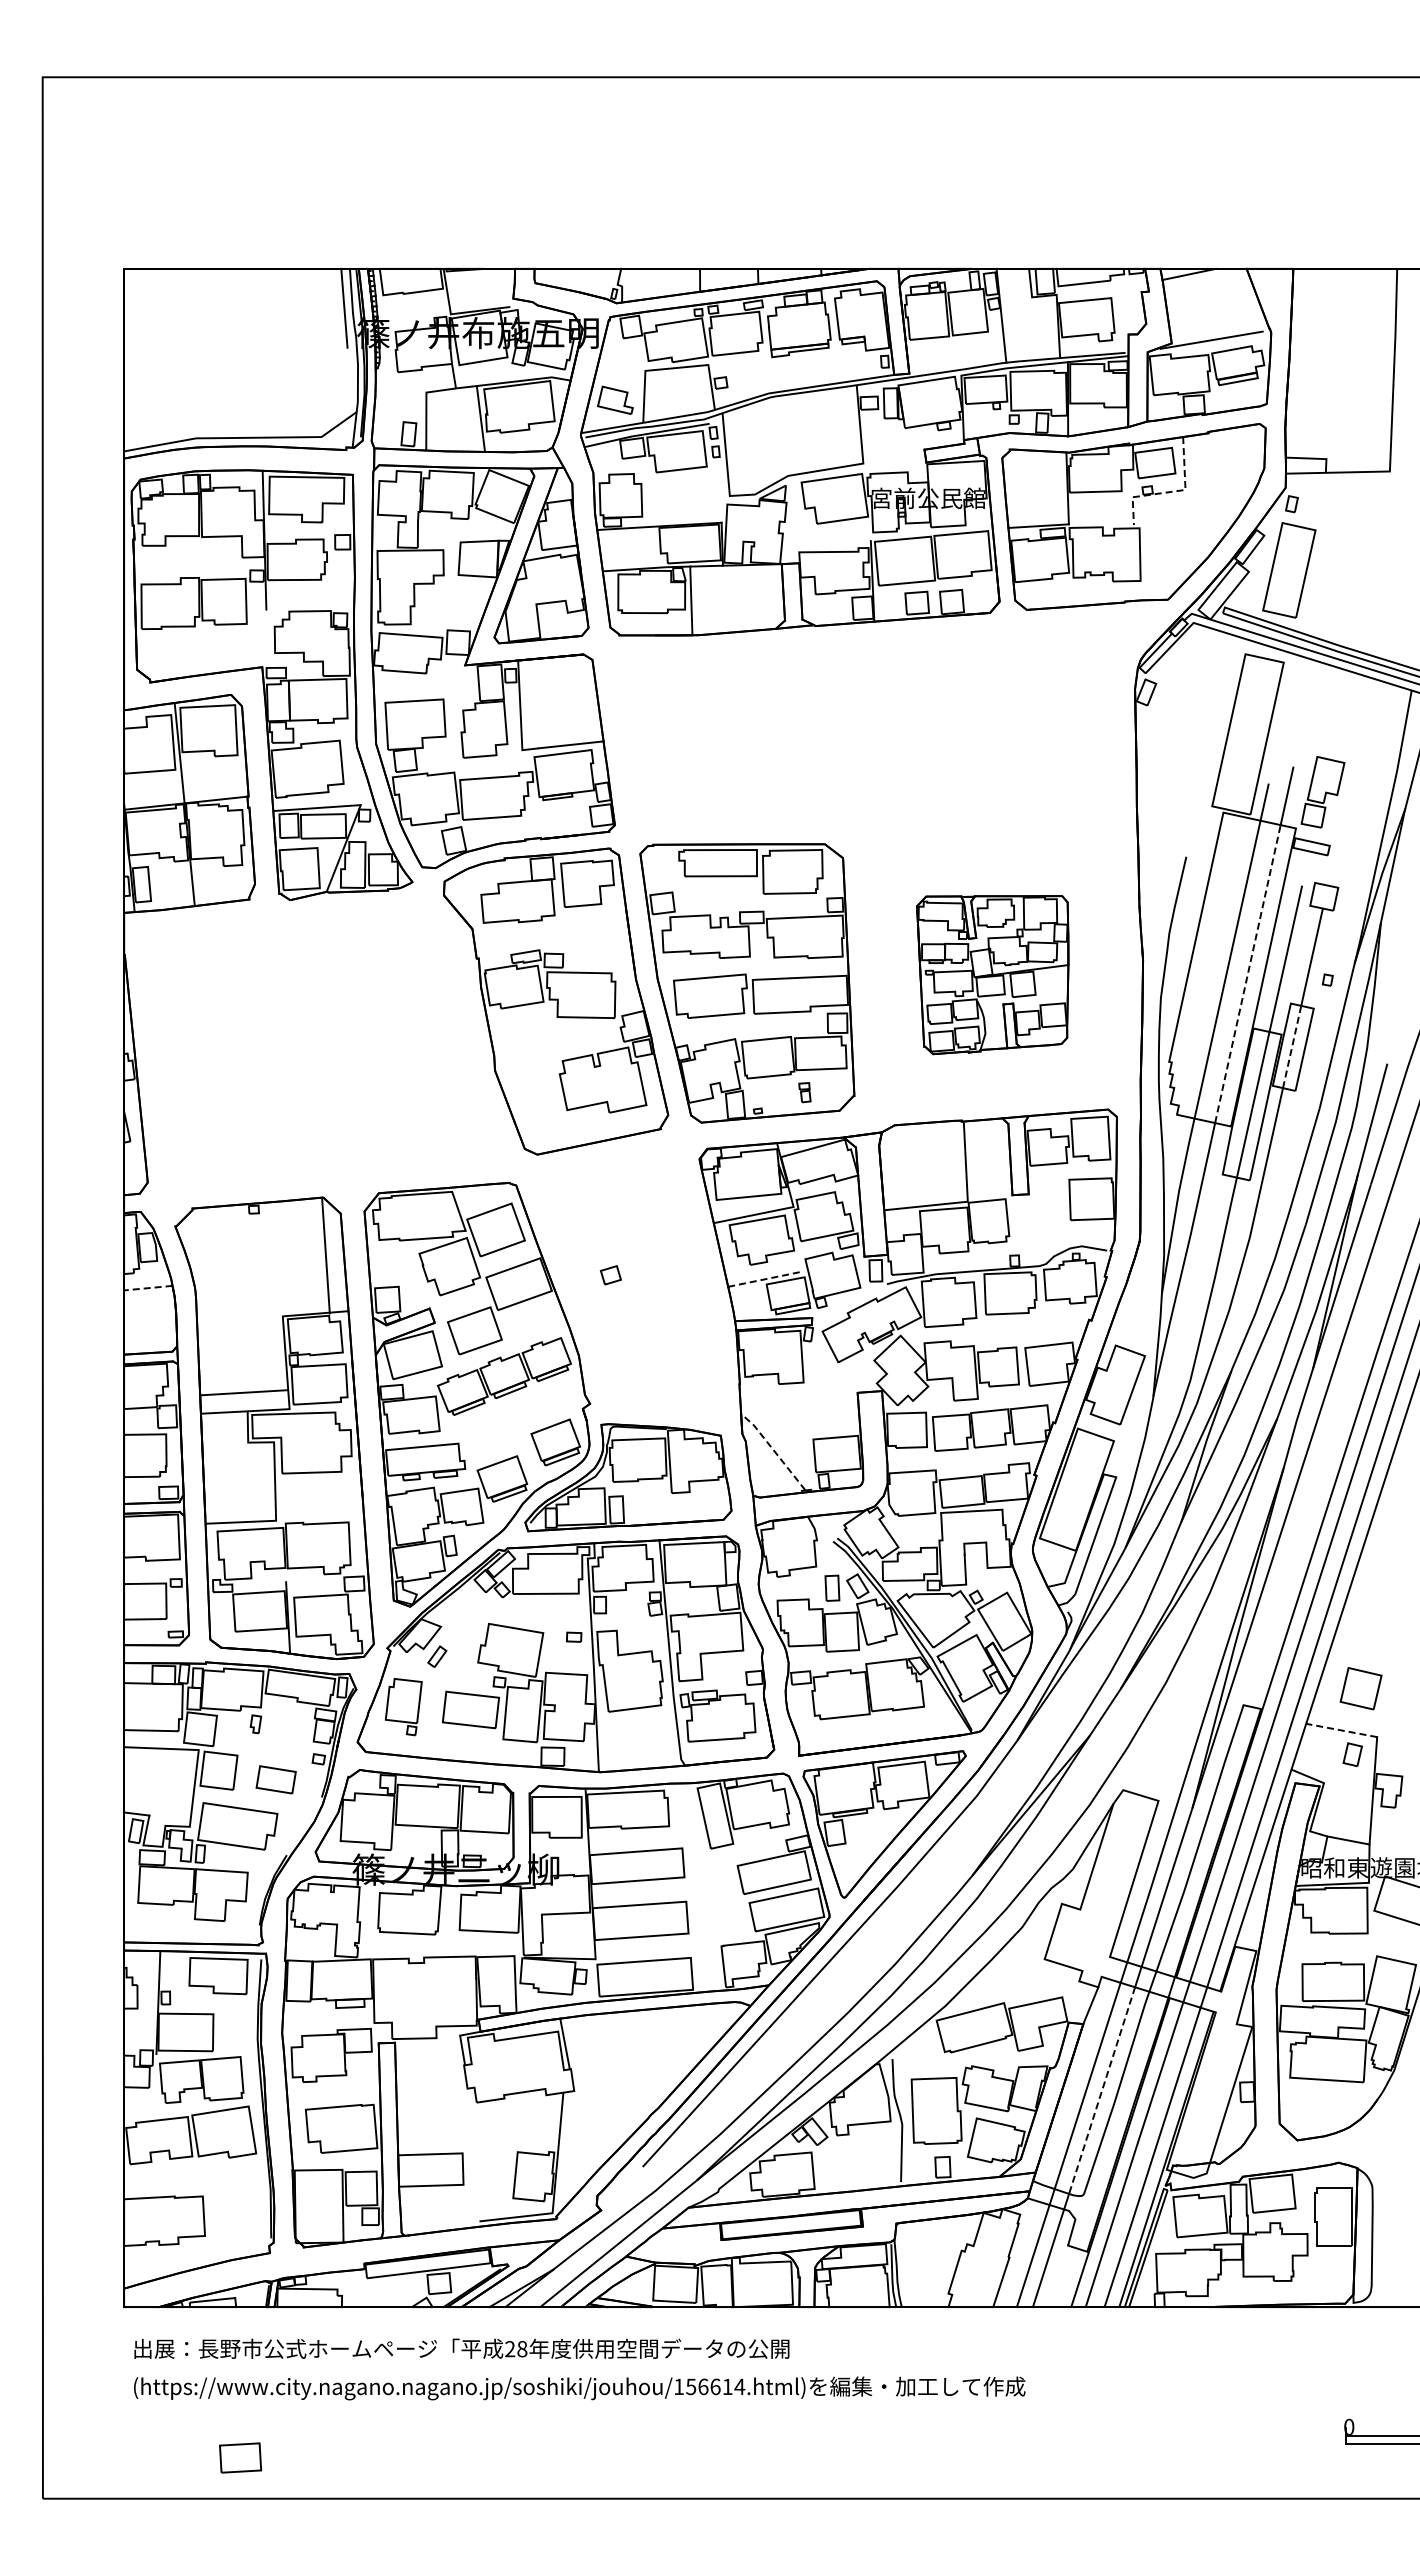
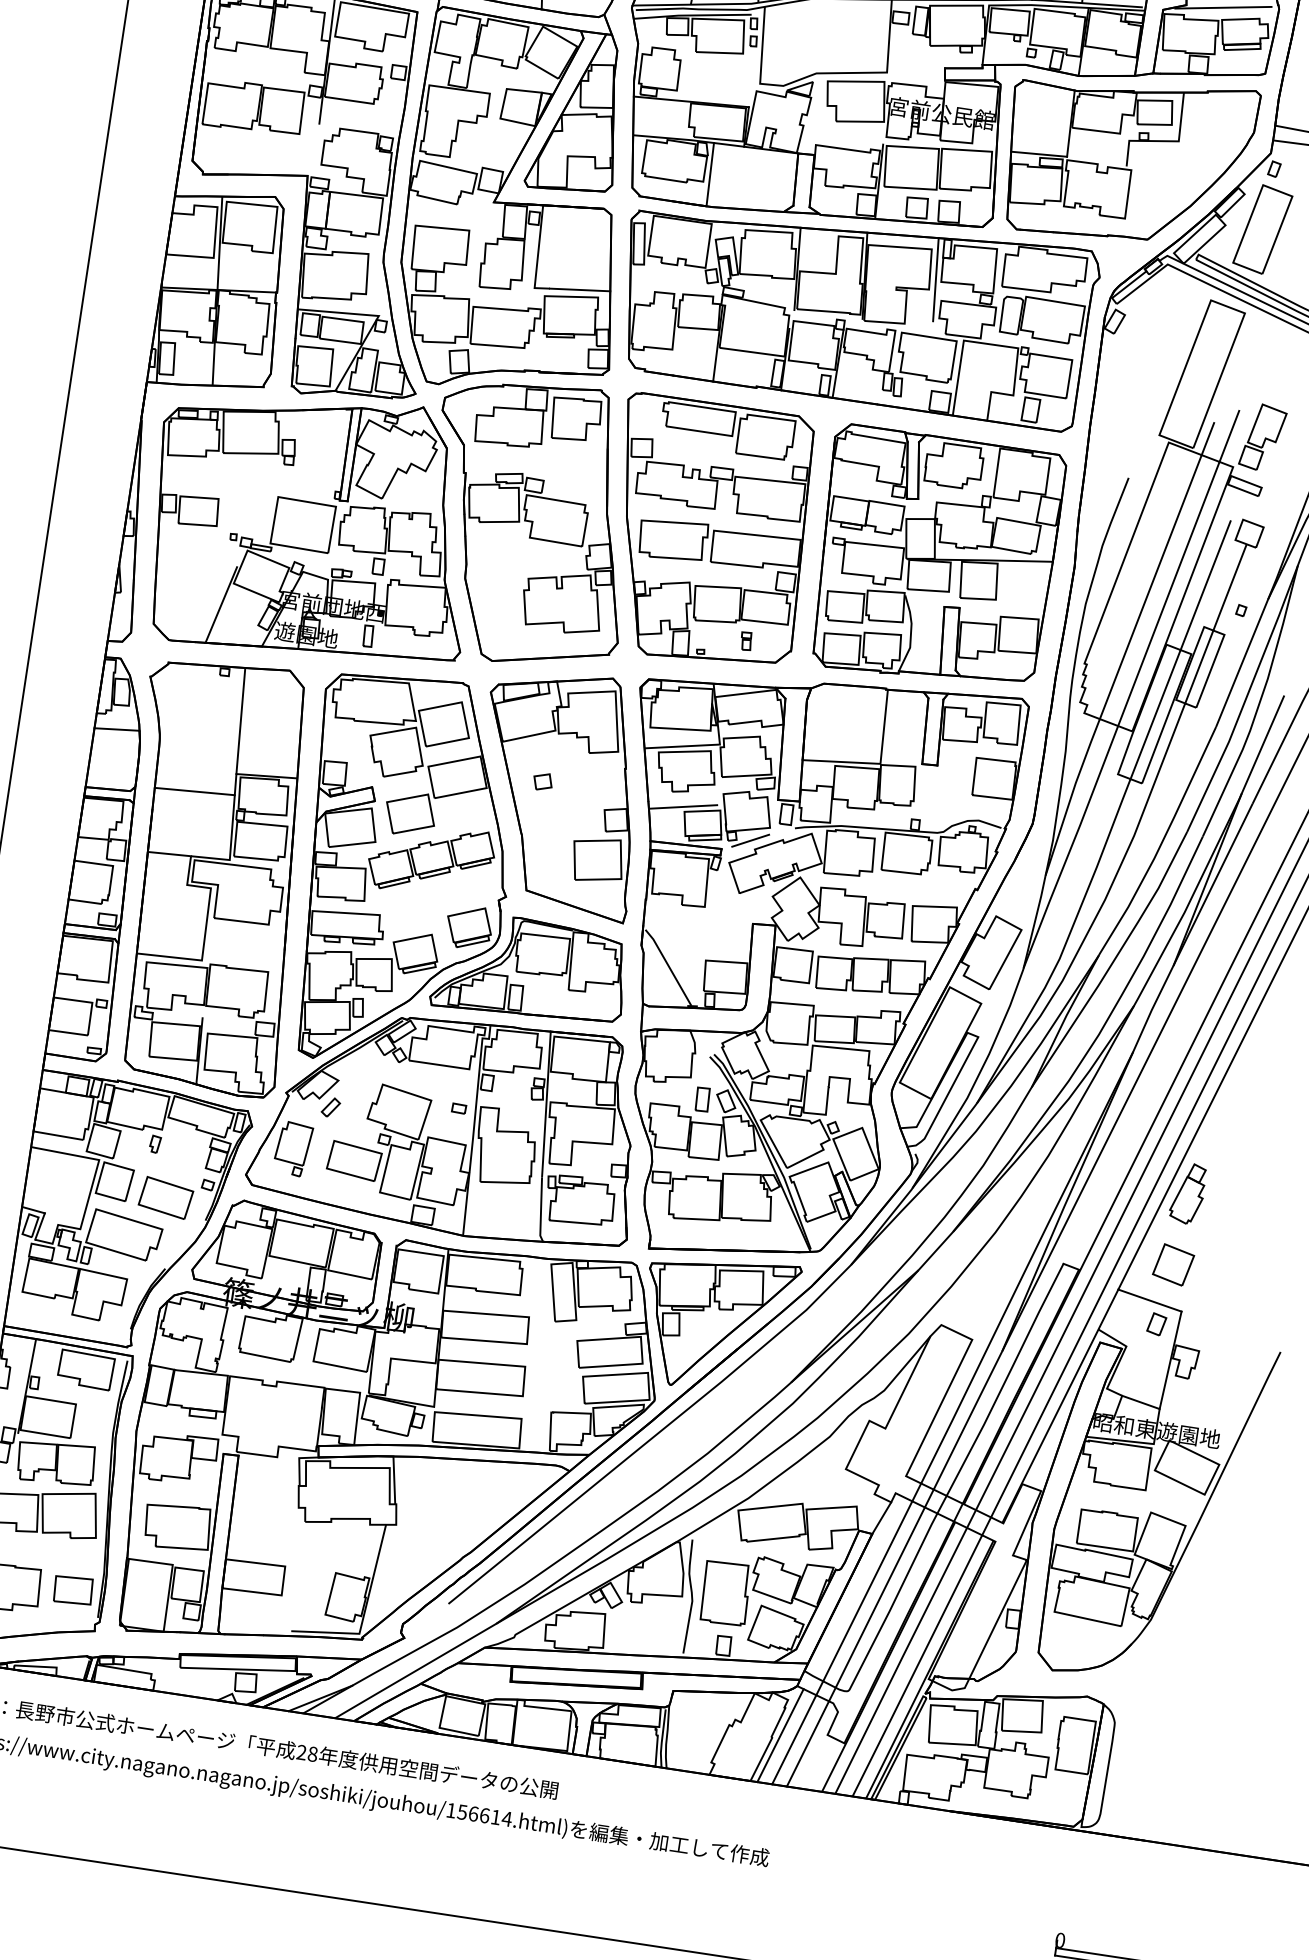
line: (1170, 491) -> (1164, 140), dashed -> solid
part: (868, 721) -> (855, 309), added
part: (992, 974) -> (934, 558), size x1.67
line: (1247, 974) -> (1168, 594), dashed -> solid
part: (325, 1039) -> (313, 526), added
line: (1292, 1046) -> (1199, 666), dashed -> solid
line: (325, 1255) -> (240, 720), moved
line: (764, 1279) -> (683, 807), dashed -> solid
part: (630, 1283) -> (559, 792), added
line: (147, 1288) -> (116, 729), dashed -> solid
line: (841, 1304) -> (750, 840), added
line: (244, 1392) -> (195, 791), moved
line: (775, 1451) -> (669, 966), dashed -> solid
part: (1364, 1610) -> (1187, 1193), added
line: (1341, 1730) -> (1149, 1300), dashed -> solid
part: (276, 1779) -> (166, 1197), size x1.43
line: (1101, 2091) -> (879, 1598), dashed -> solid
line: (1017, 2253) -> (780, 1735), added
part: (240, 2457) -> (73, 1589), moved

